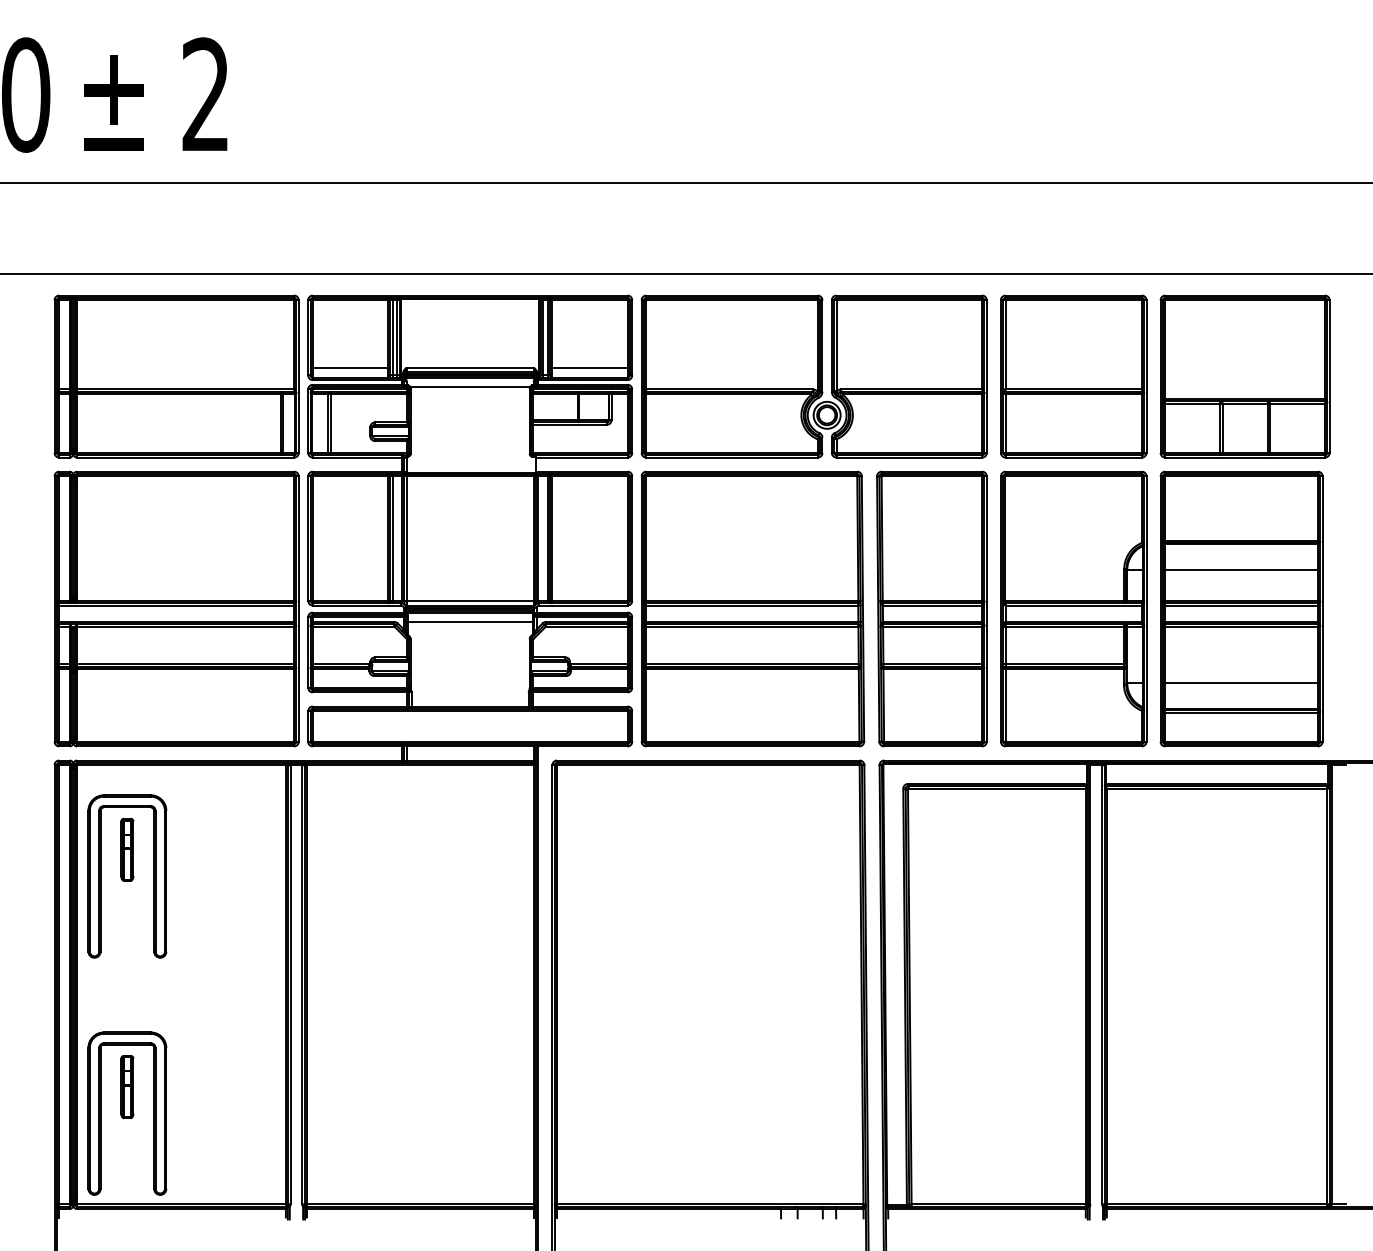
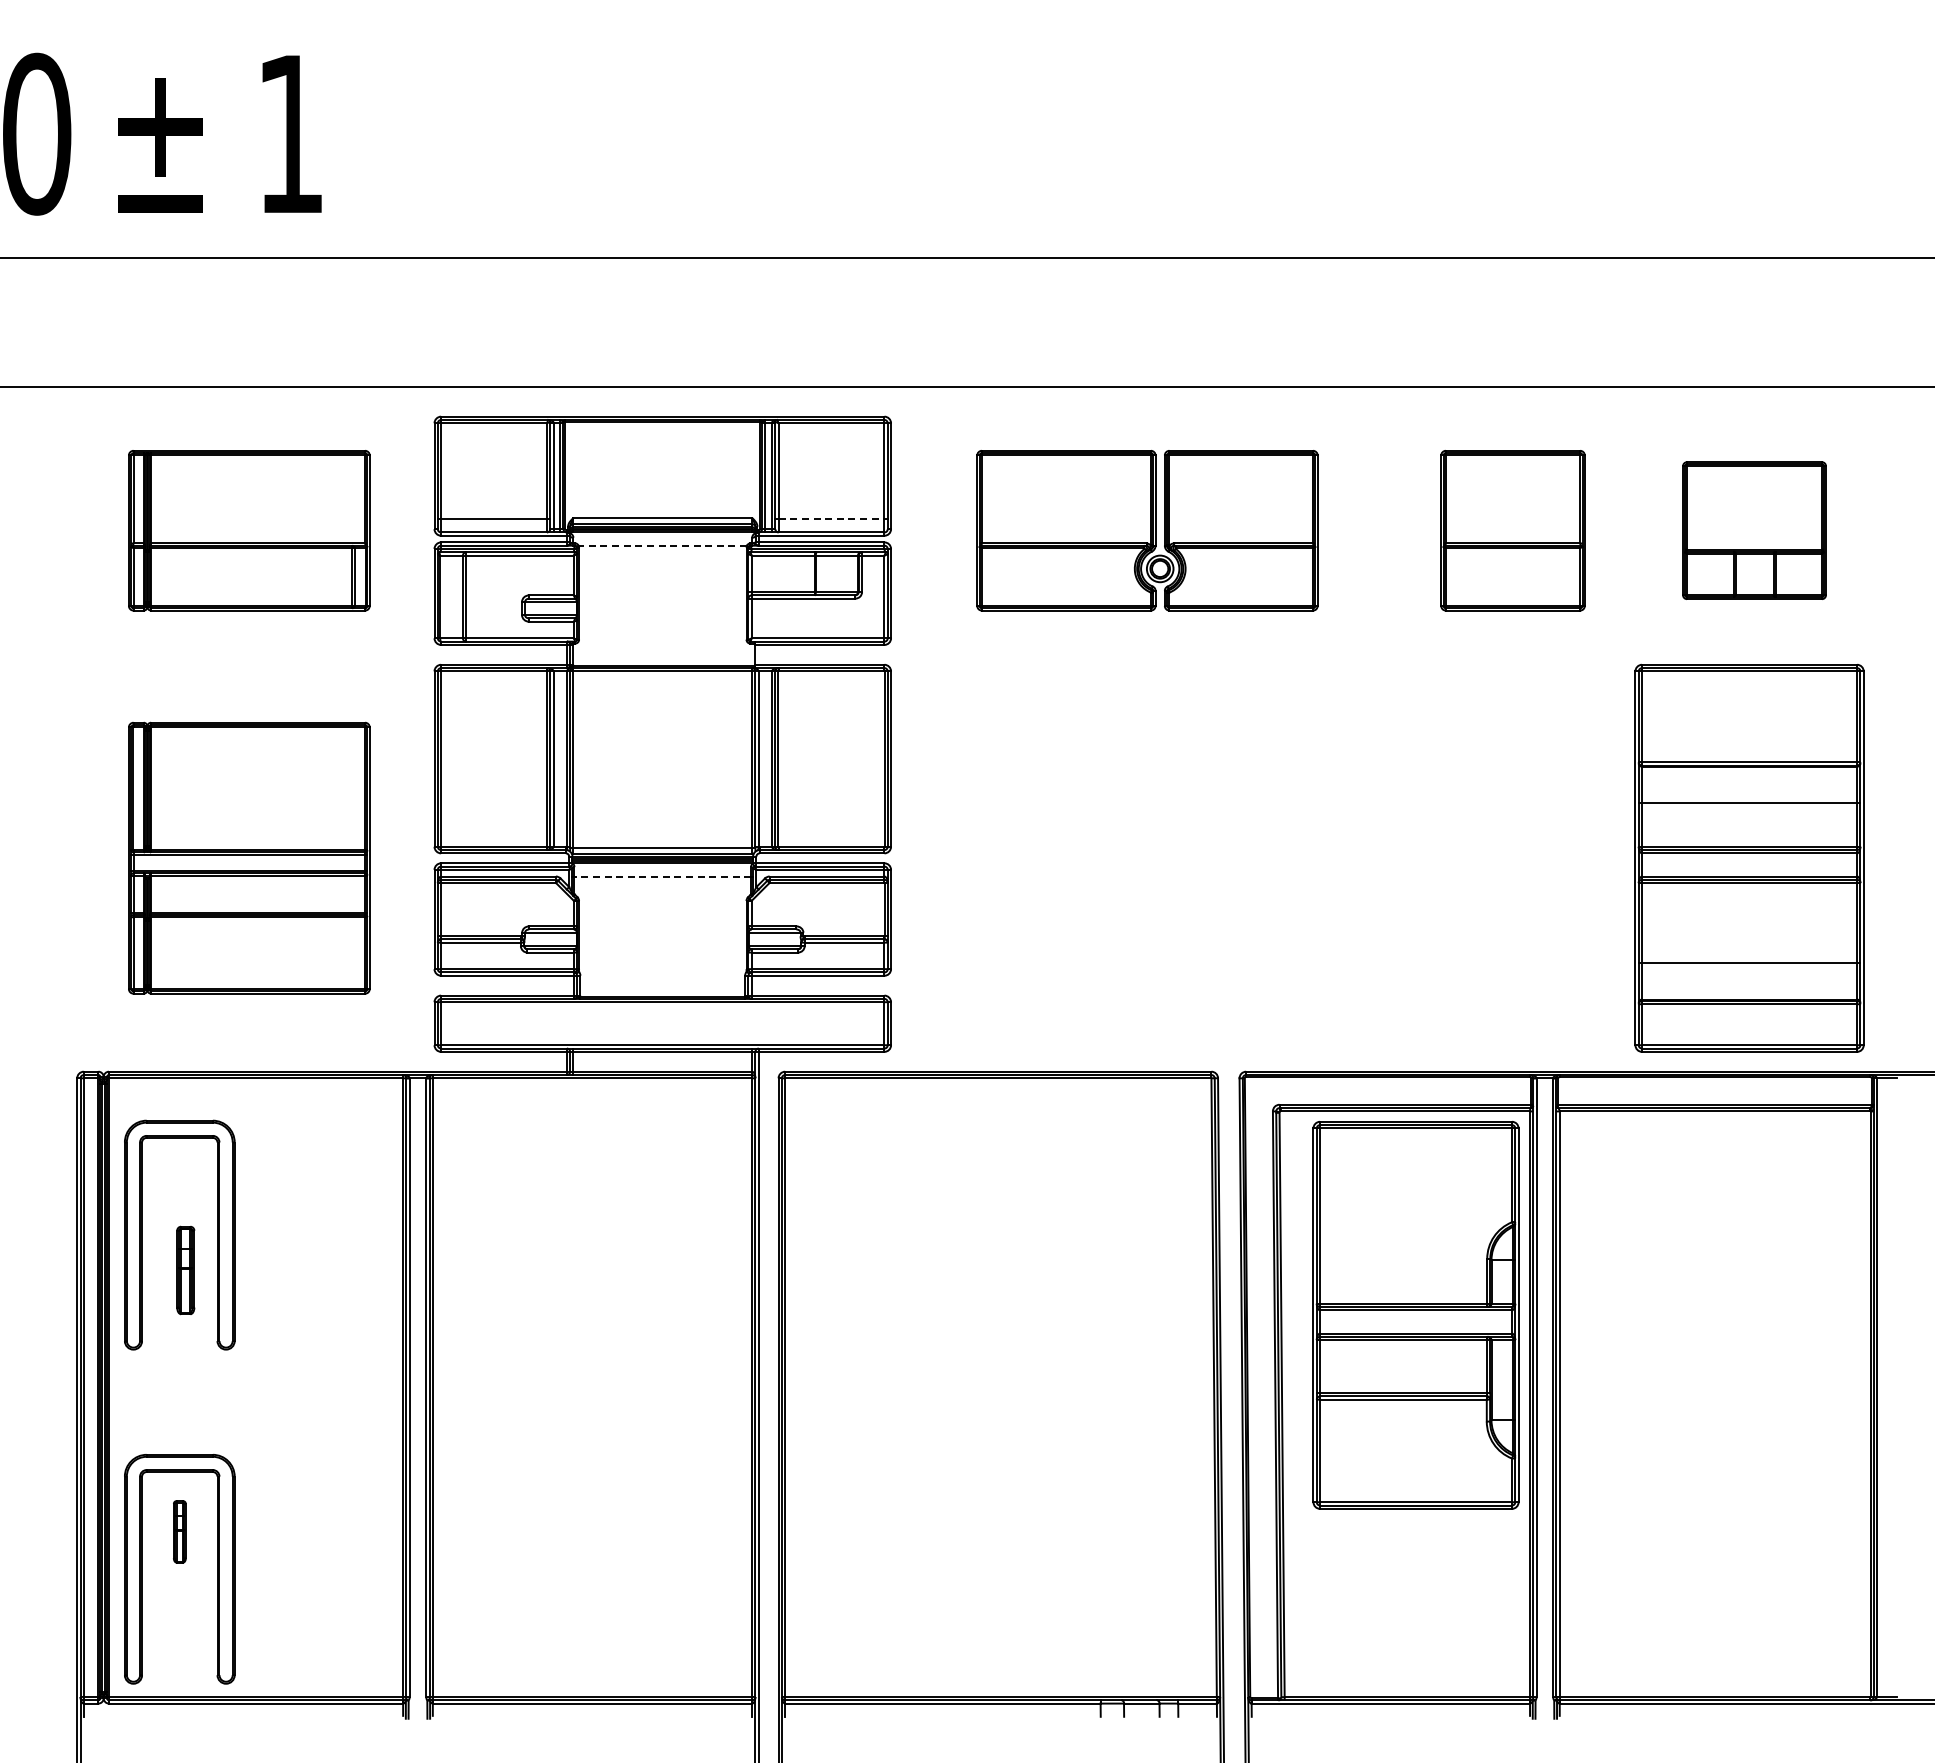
text: (205, 93) -> (289, 132), 2 -> 1
line: (589, 368) -> (831, 519), solid -> dashed
part: (176, 376) -> (249, 530), size x0.7
part: (814, 376) -> (1147, 530), size x0.7
part: (1073, 376) -> (1512, 530), size x0.7
part: (1245, 376) -> (1754, 530), size x0.6
line: (470, 387) -> (662, 545), solid -> dashed
part: (176, 608) -> (249, 857), size x0.7
part: (752, 608) -> (1060, 857), removed
part: (932, 608) -> (1313, 857), removed
part: (1073, 608) -> (1415, 1314), moved
line: (470, 621) -> (662, 876), solid -> dashed
part: (127, 849) -> (185, 1270), moved
part: (127, 1086) -> (179, 1531), size x0.7

